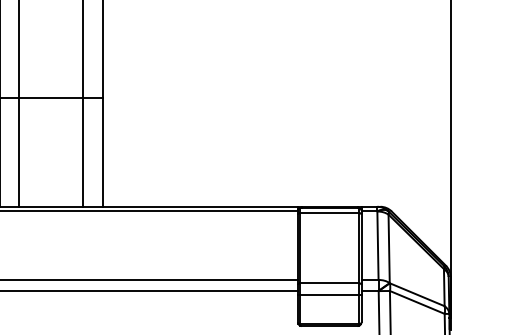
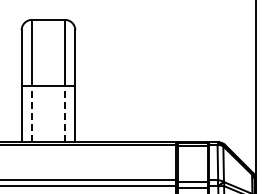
line: (20, 151) -> (32, 113), solid -> dashed
line: (82, 151) -> (64, 113), solid -> dashed

